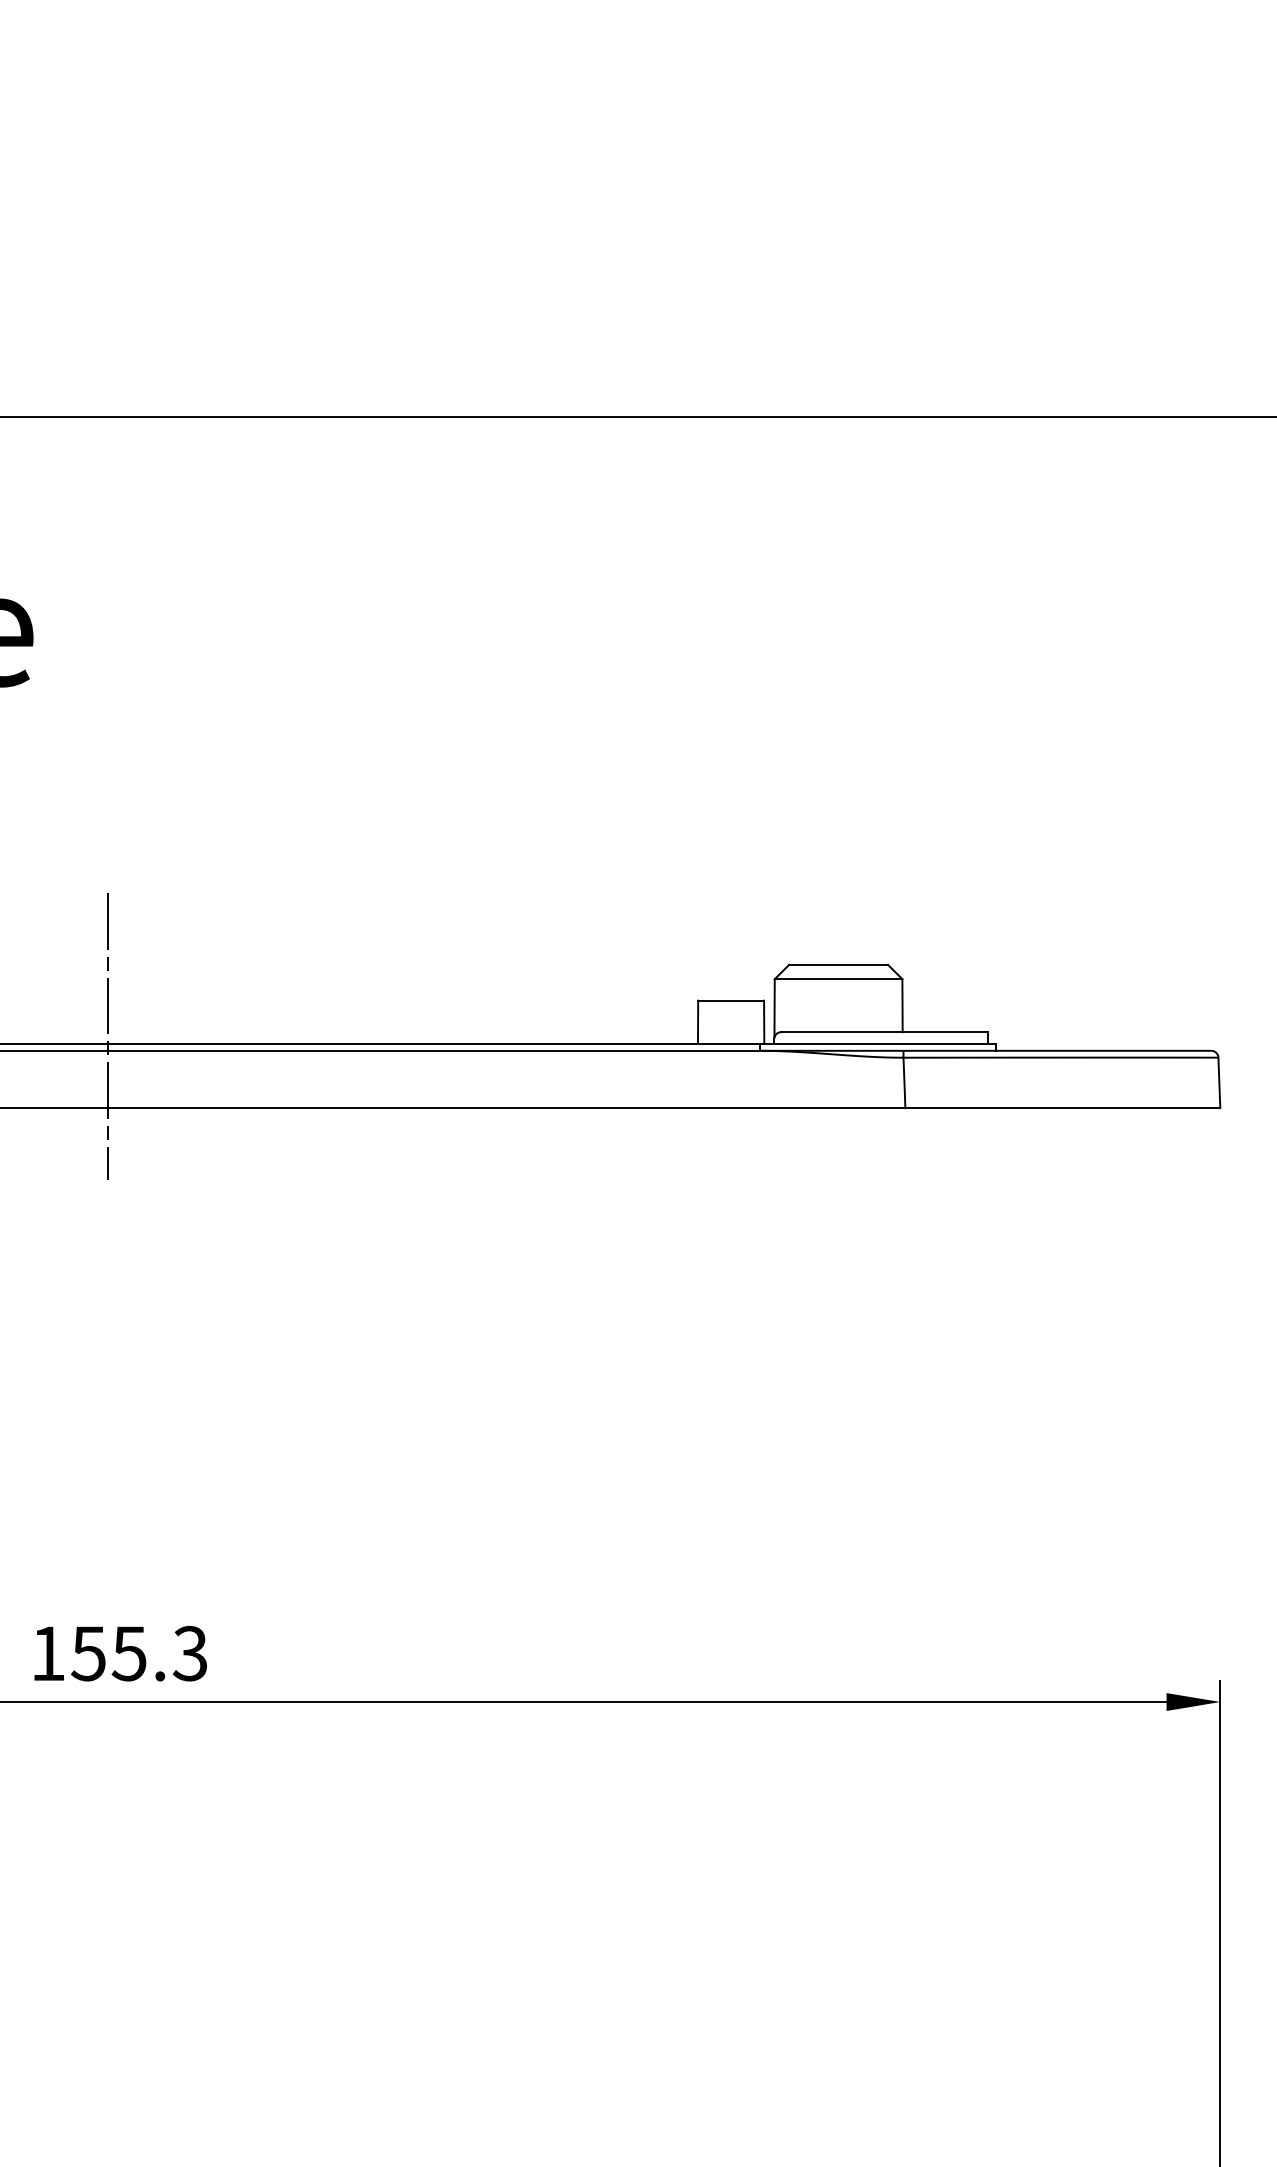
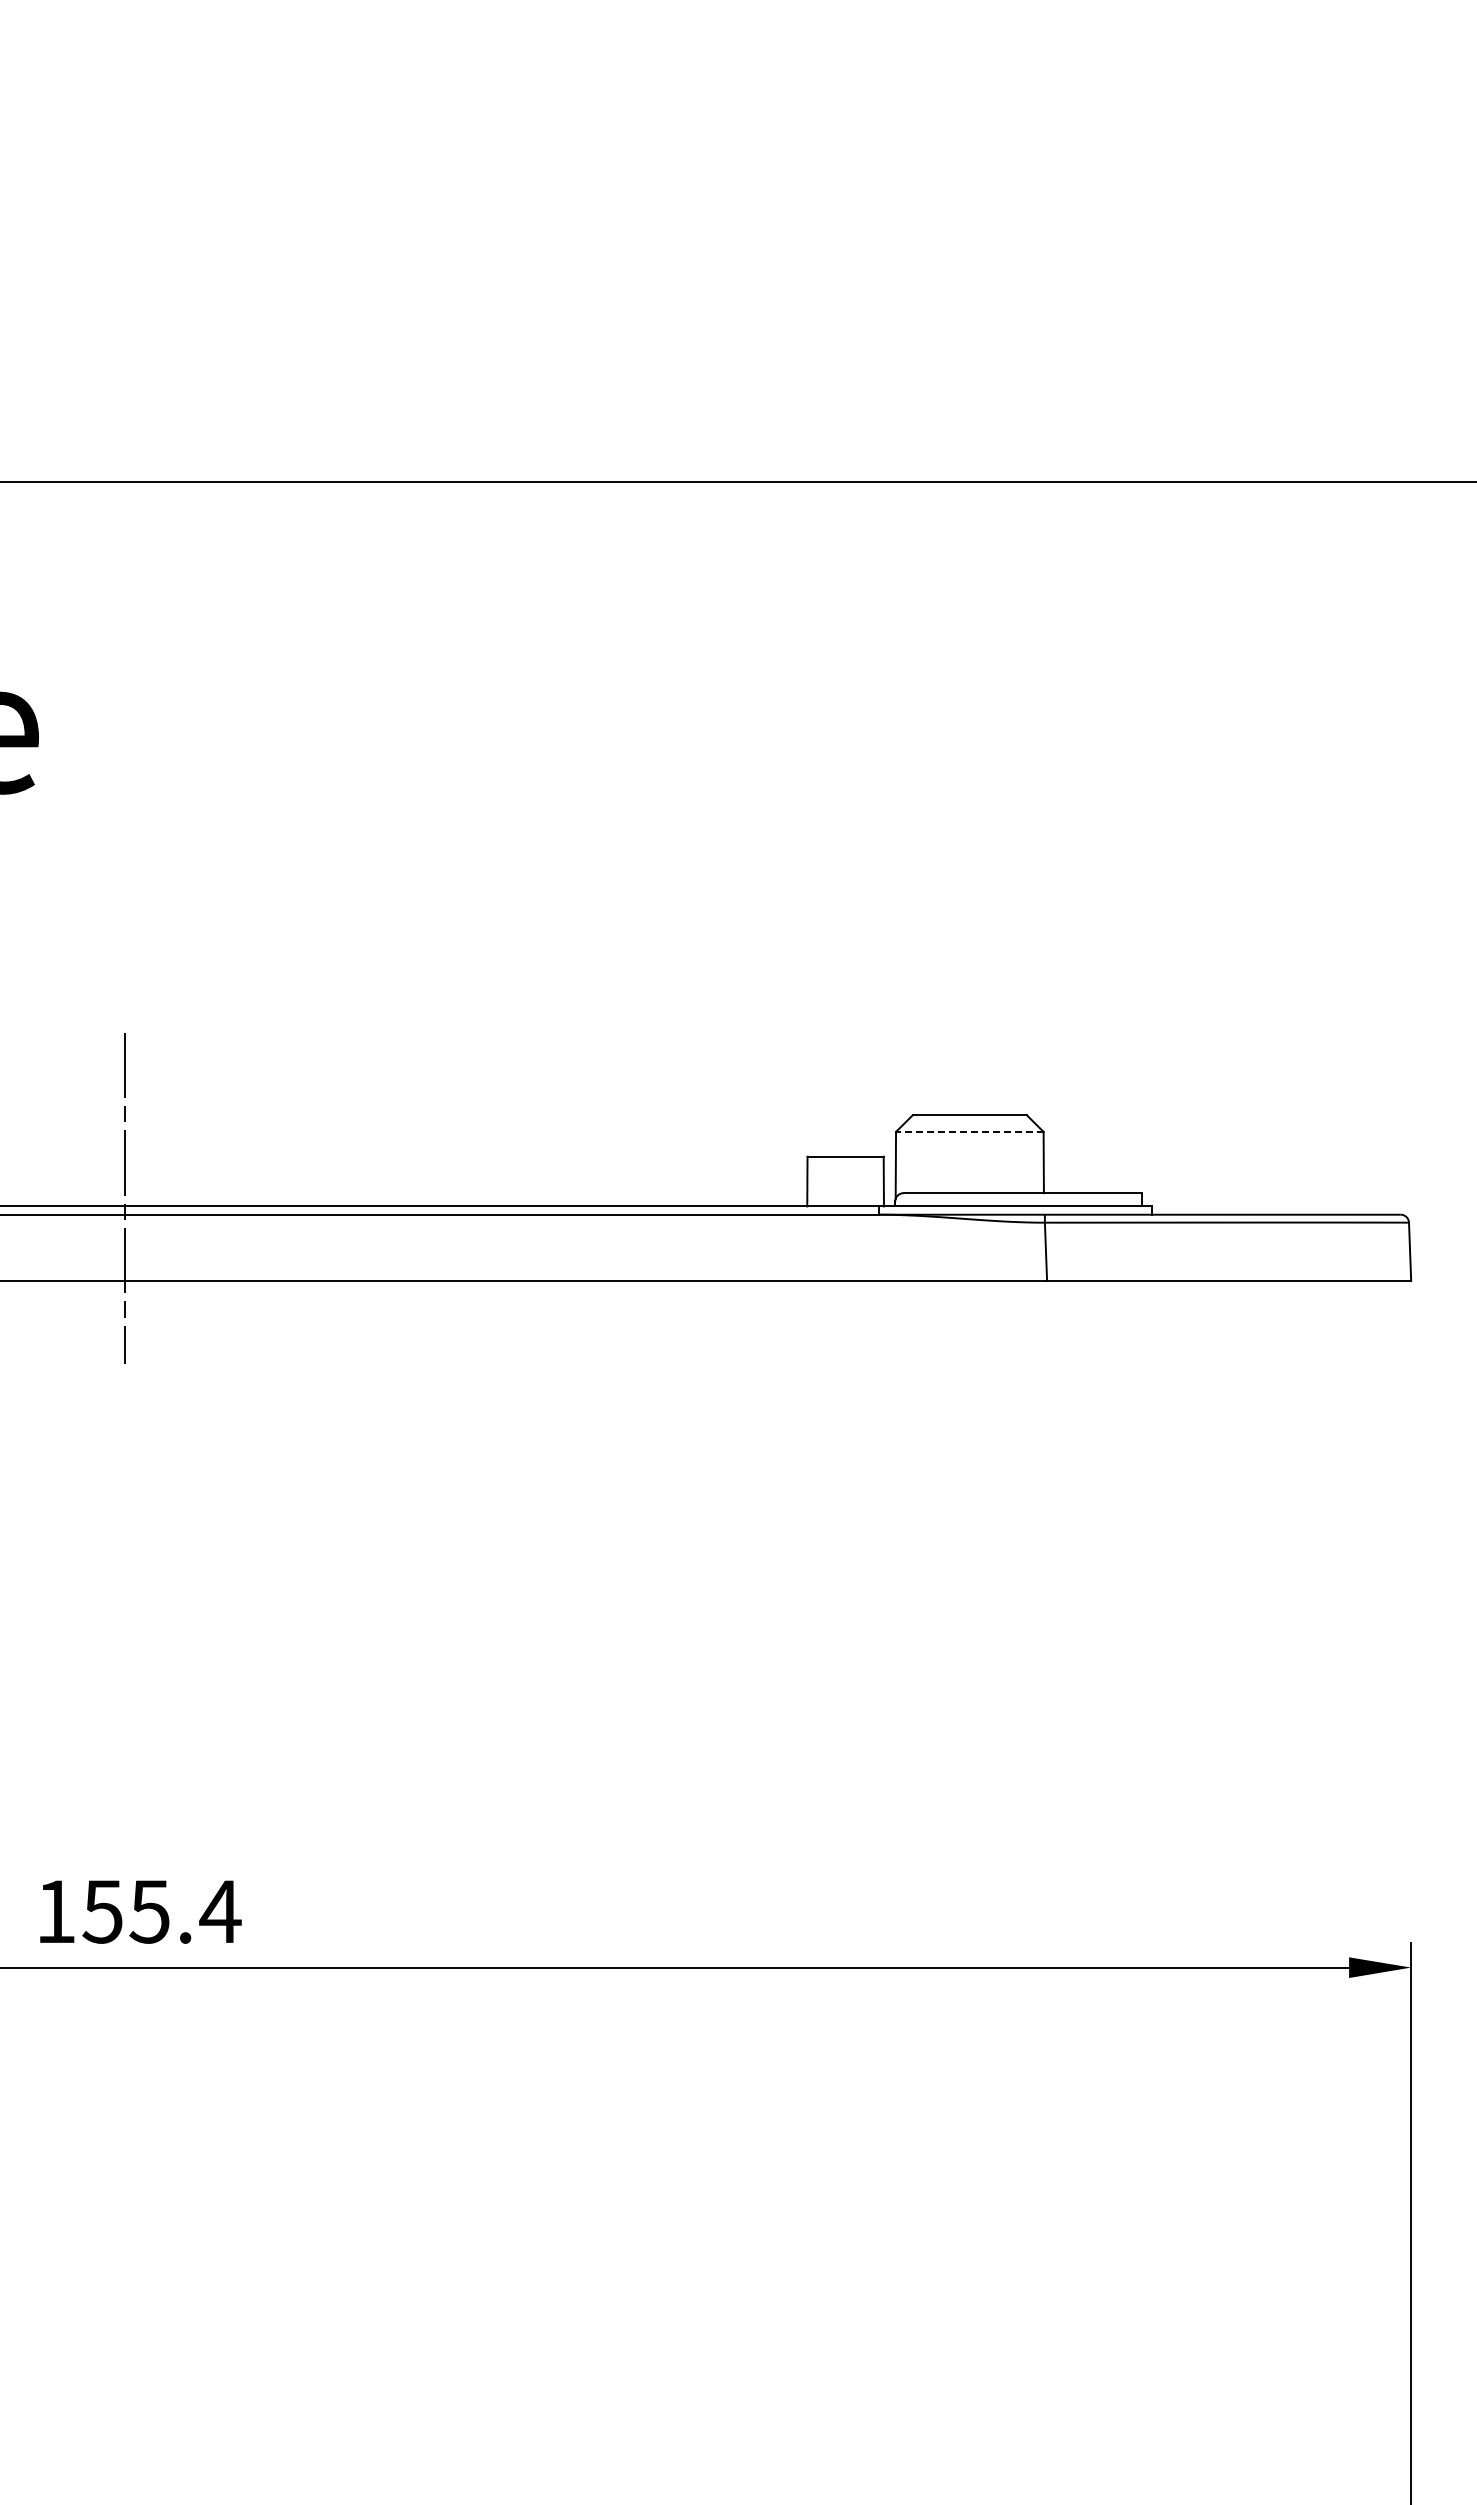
line: (838, 978) -> (969, 1131), solid -> dashed
text: (190, 1653) -> (220, 1911), 155.3 -> 155.4

